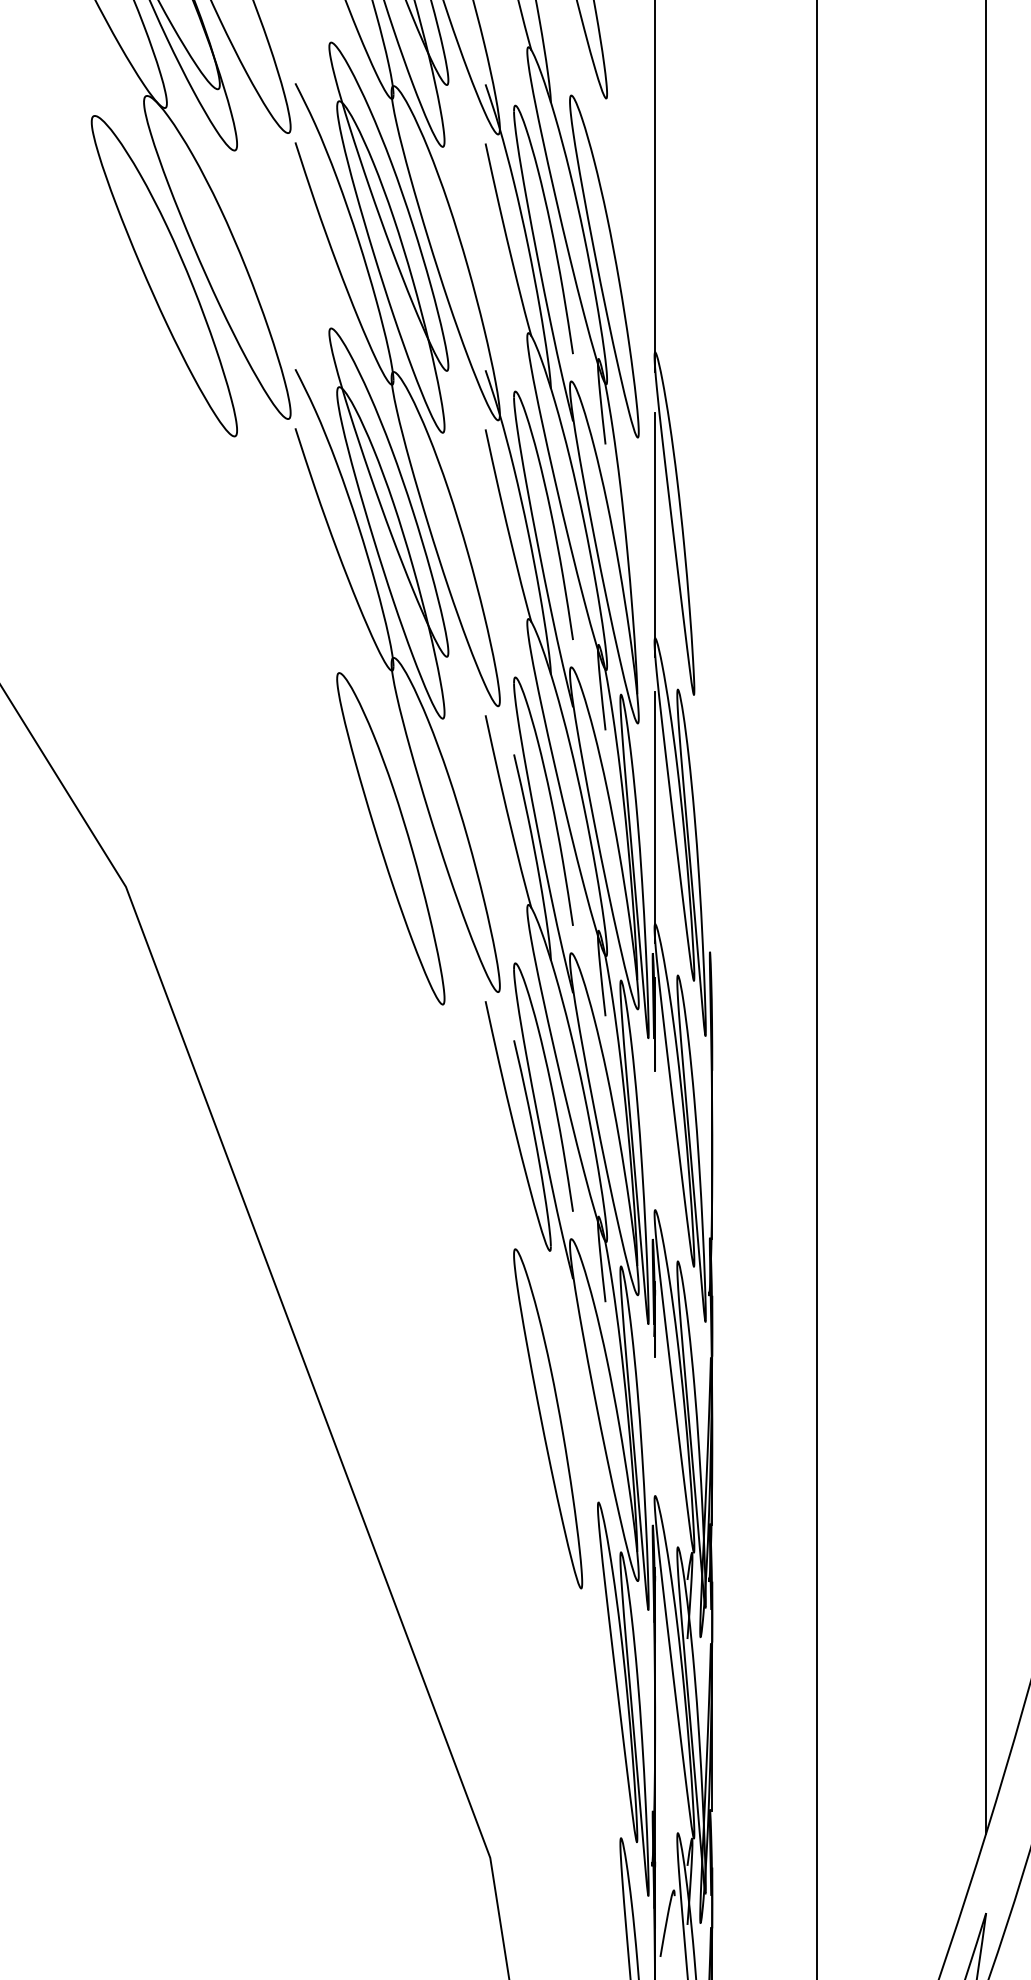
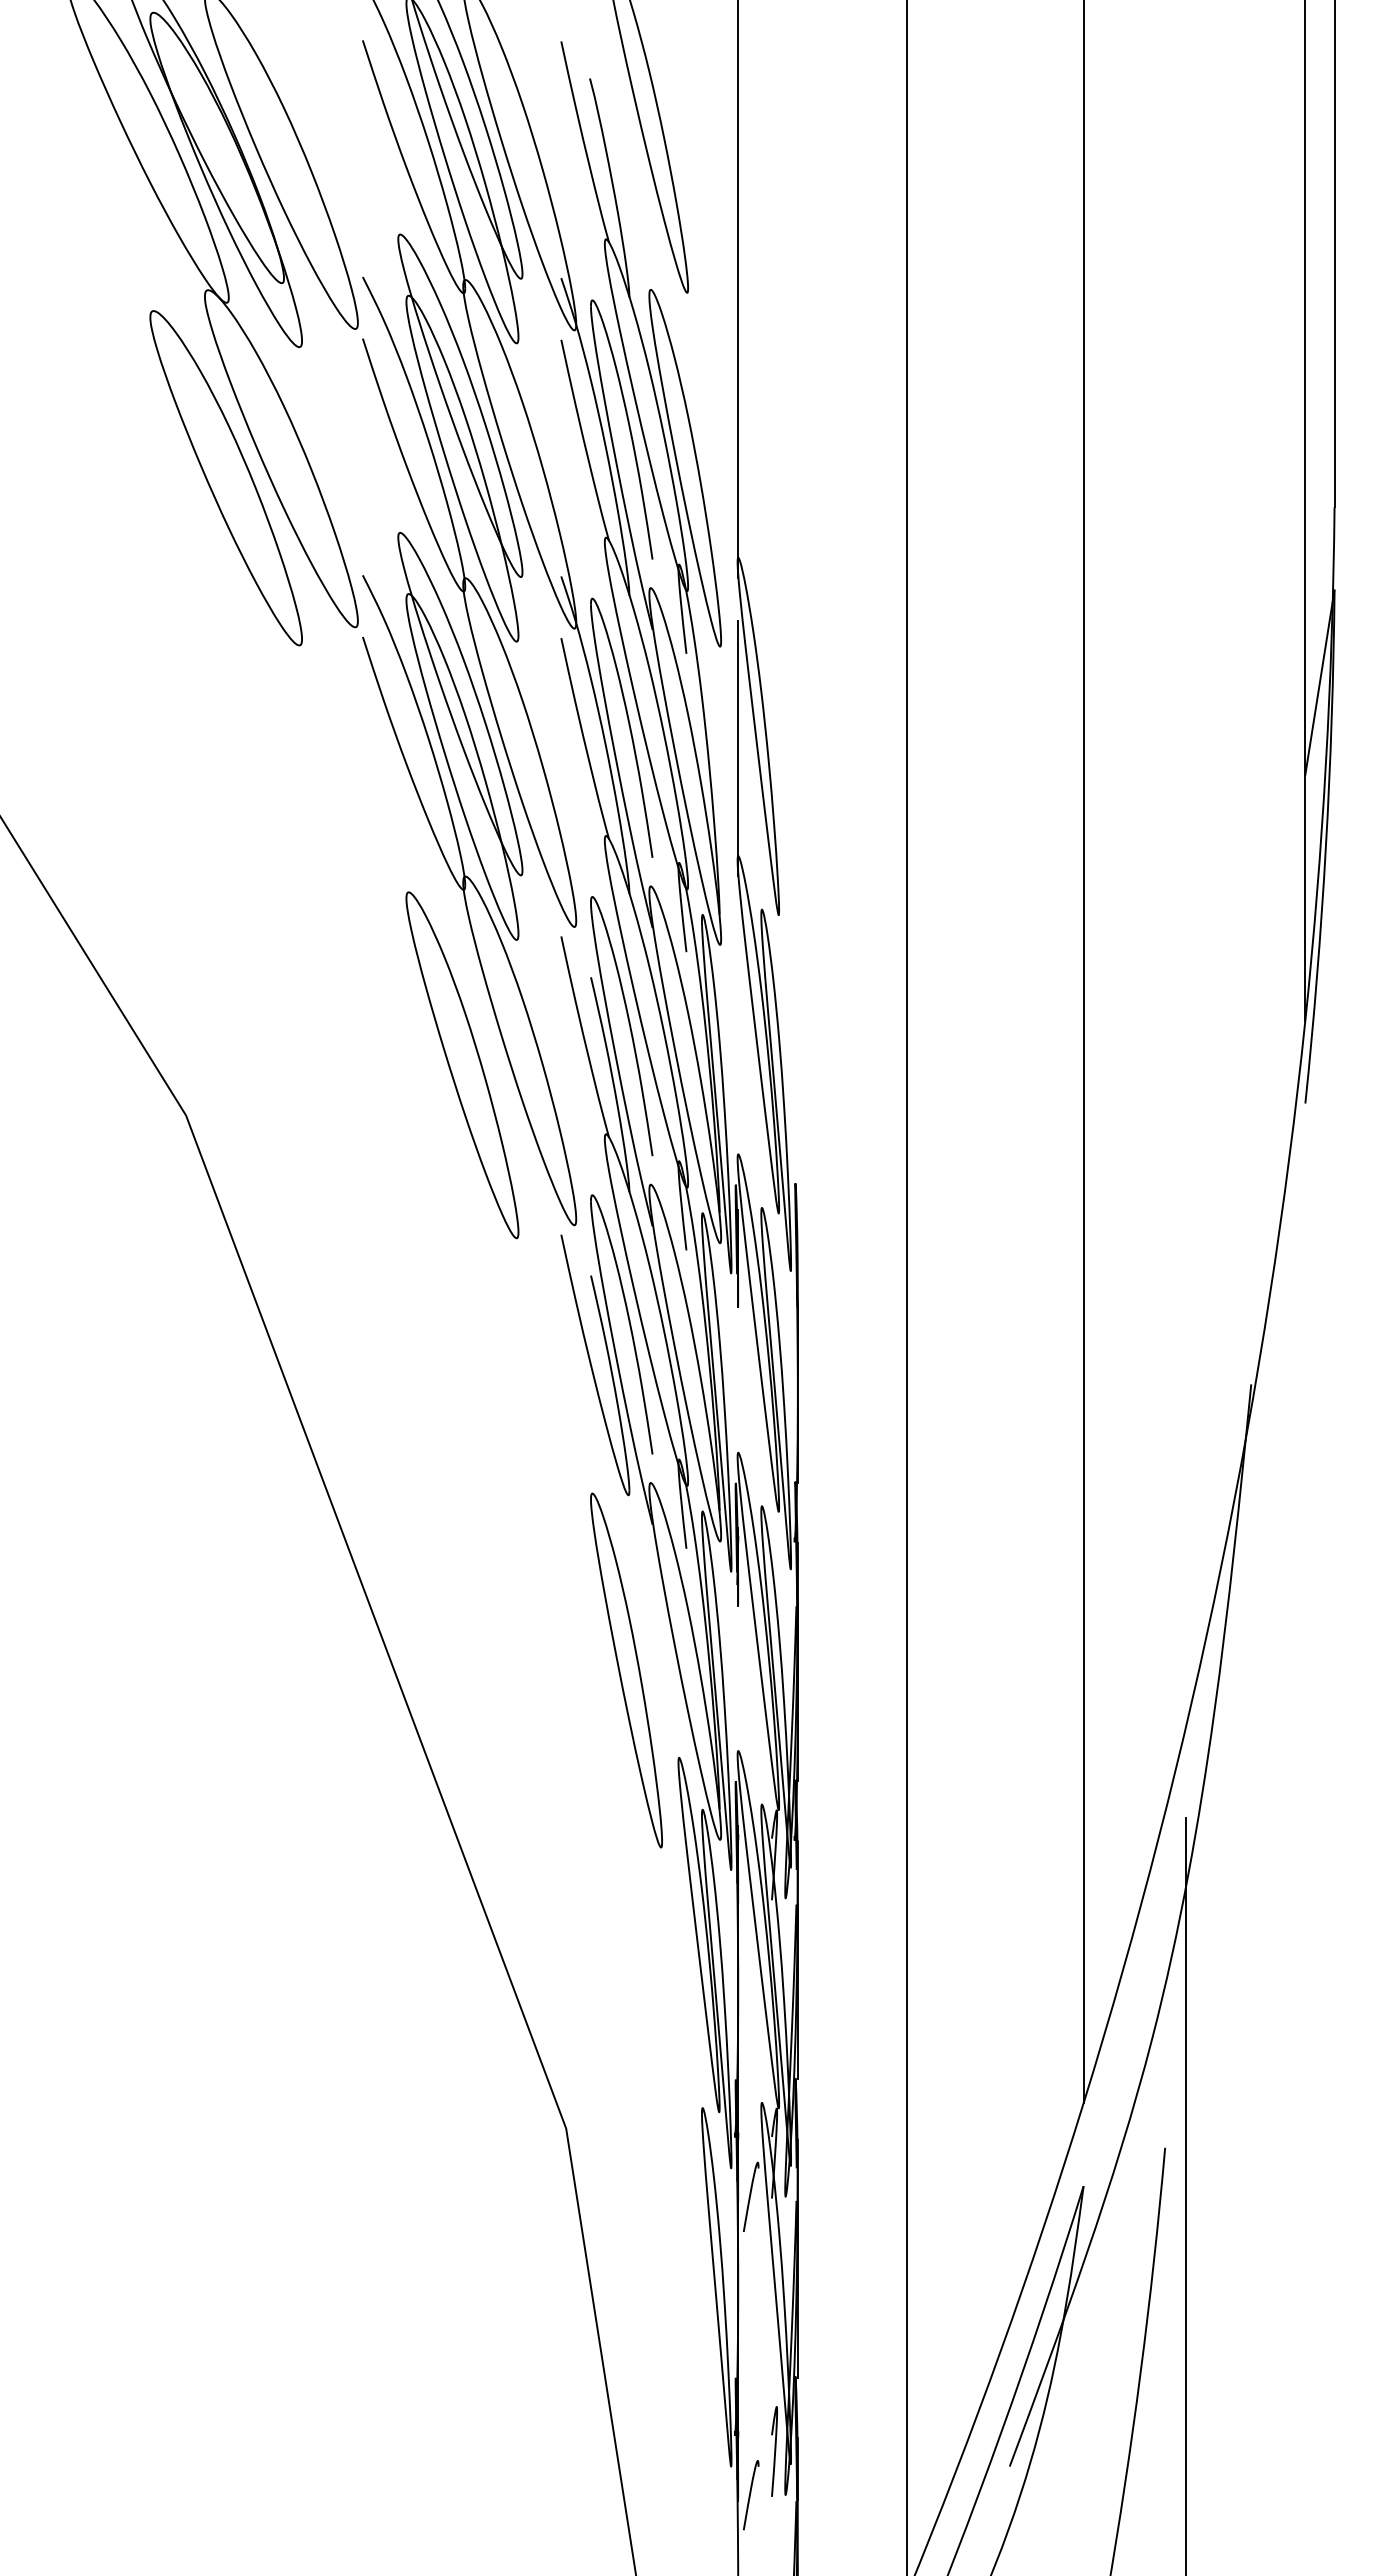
line: (655, 816) -> (738, 1042), removed

